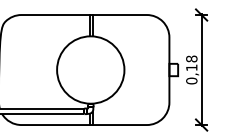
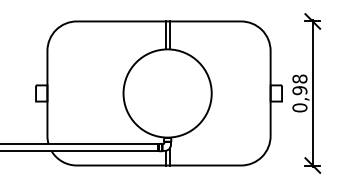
text: (191, 67) -> (299, 90), 0,18 -> 0,98

